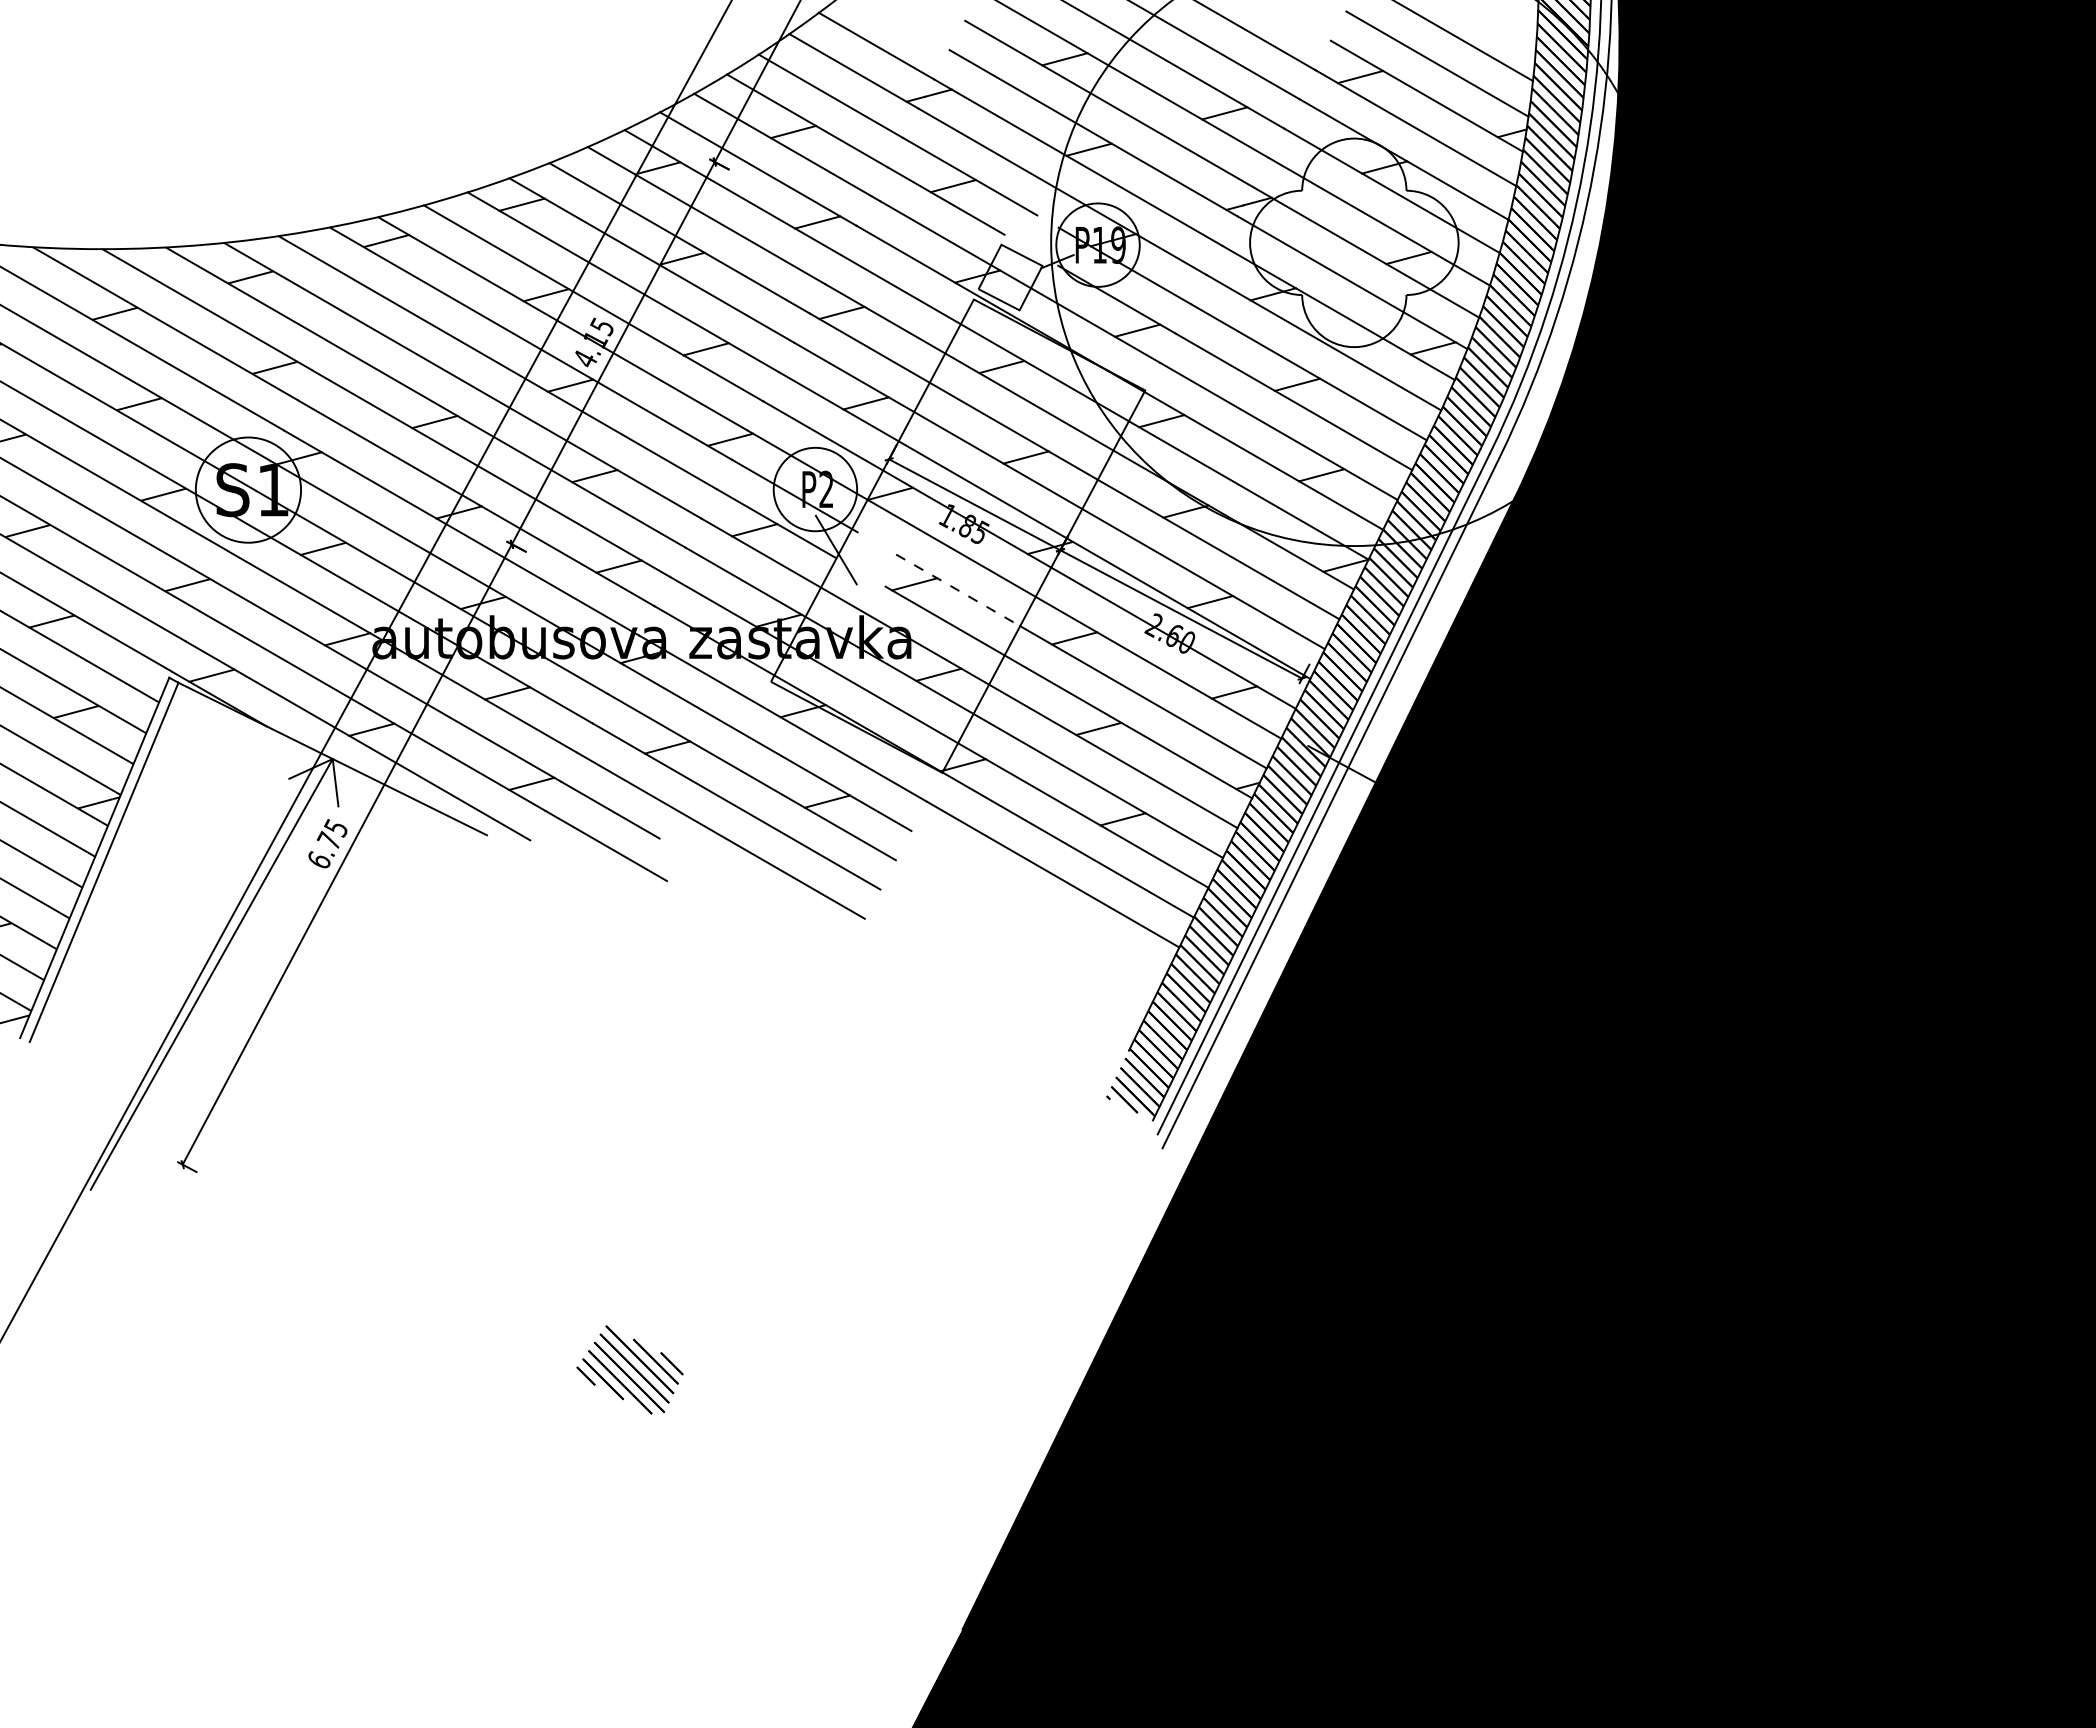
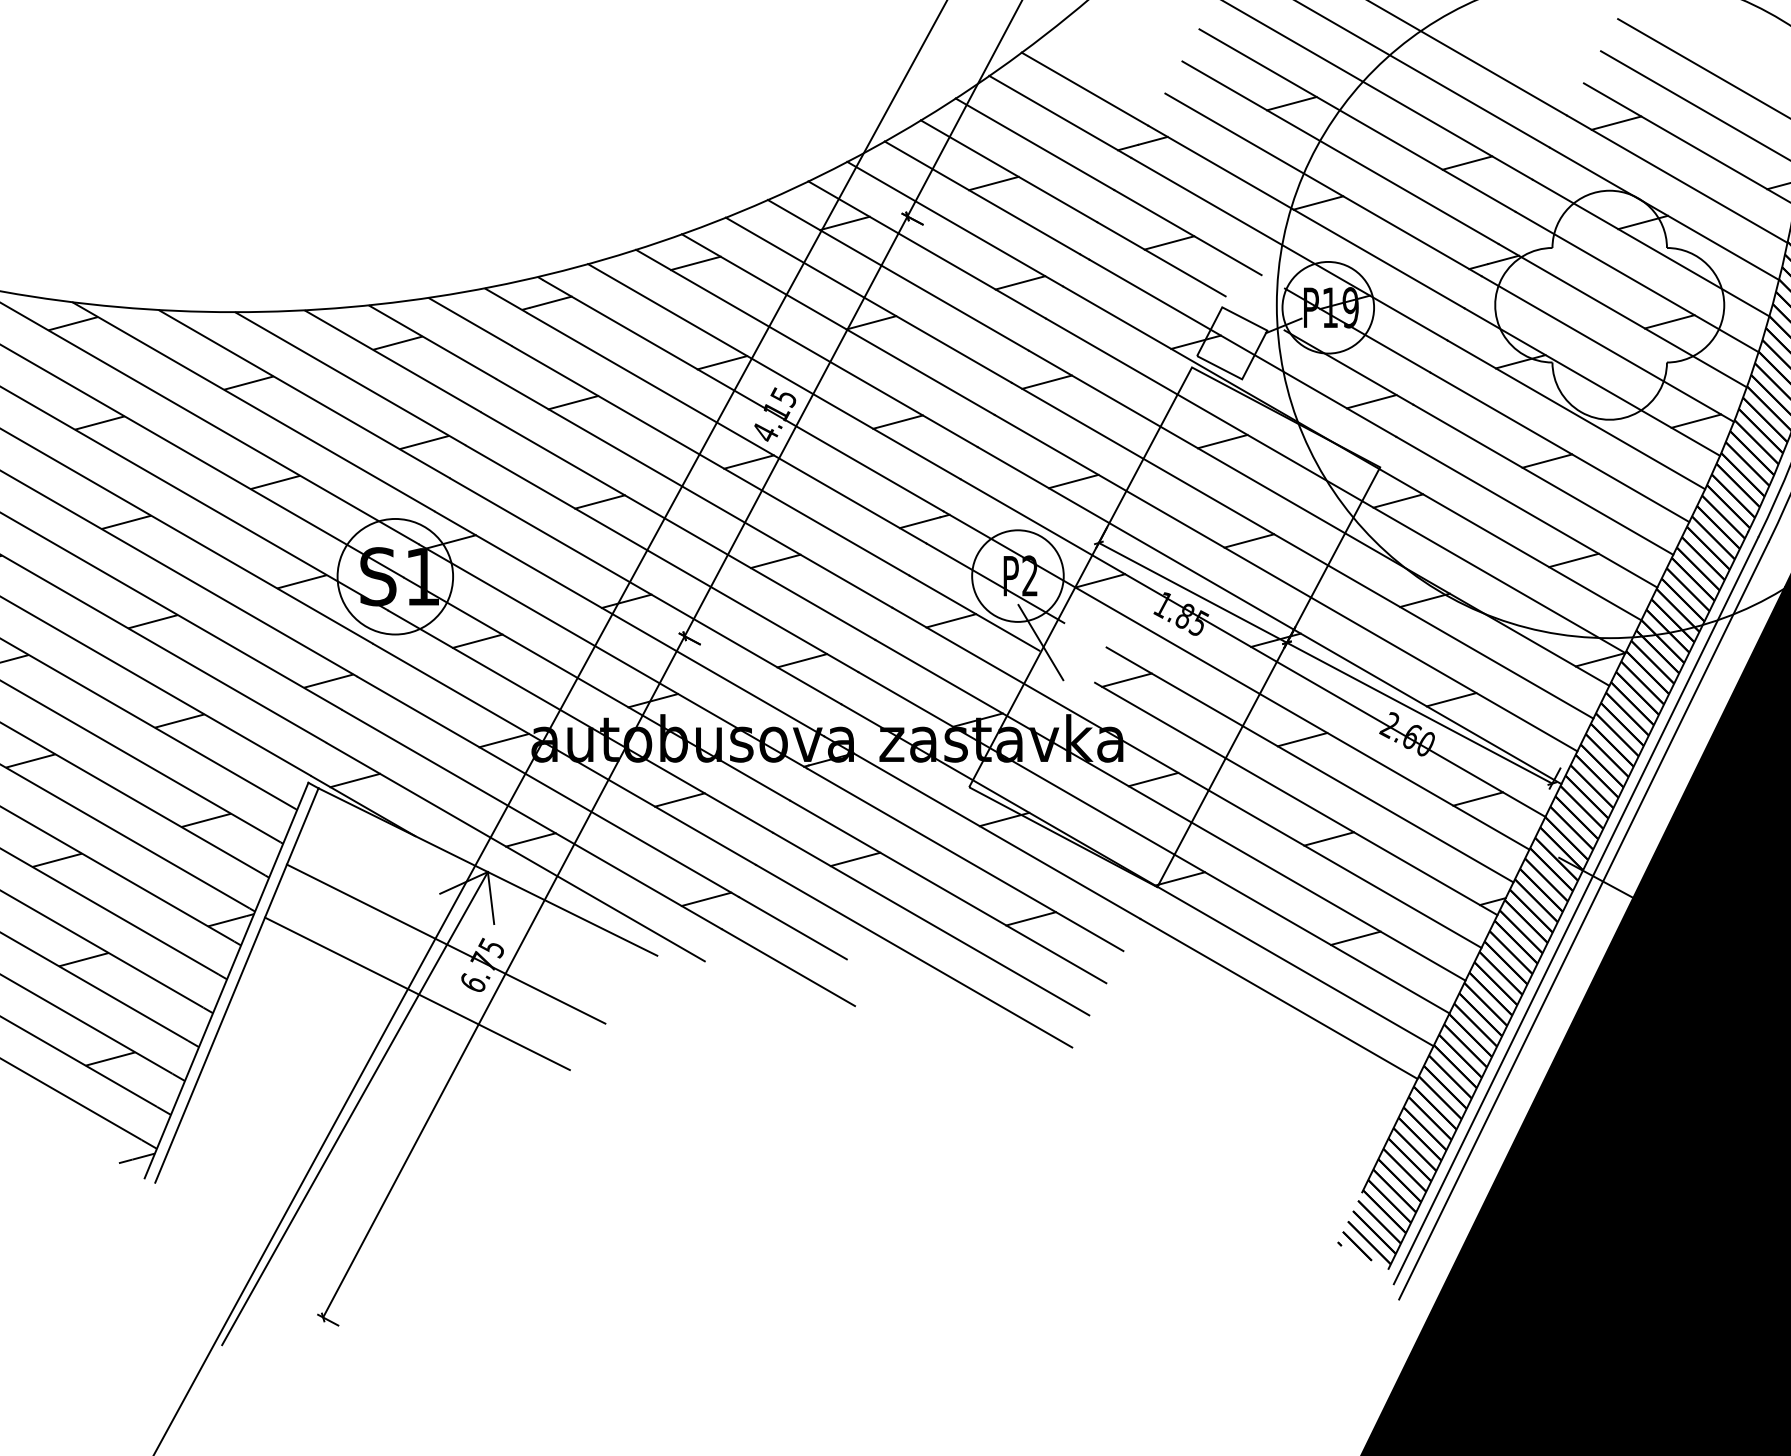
line: (410, 331) -> (573, 402), added
line: (958, 590) -> (1175, 686), dashed -> solid
line: (294, 824) -> (445, 943), added
line: (268, 869) -> (417, 993), added

